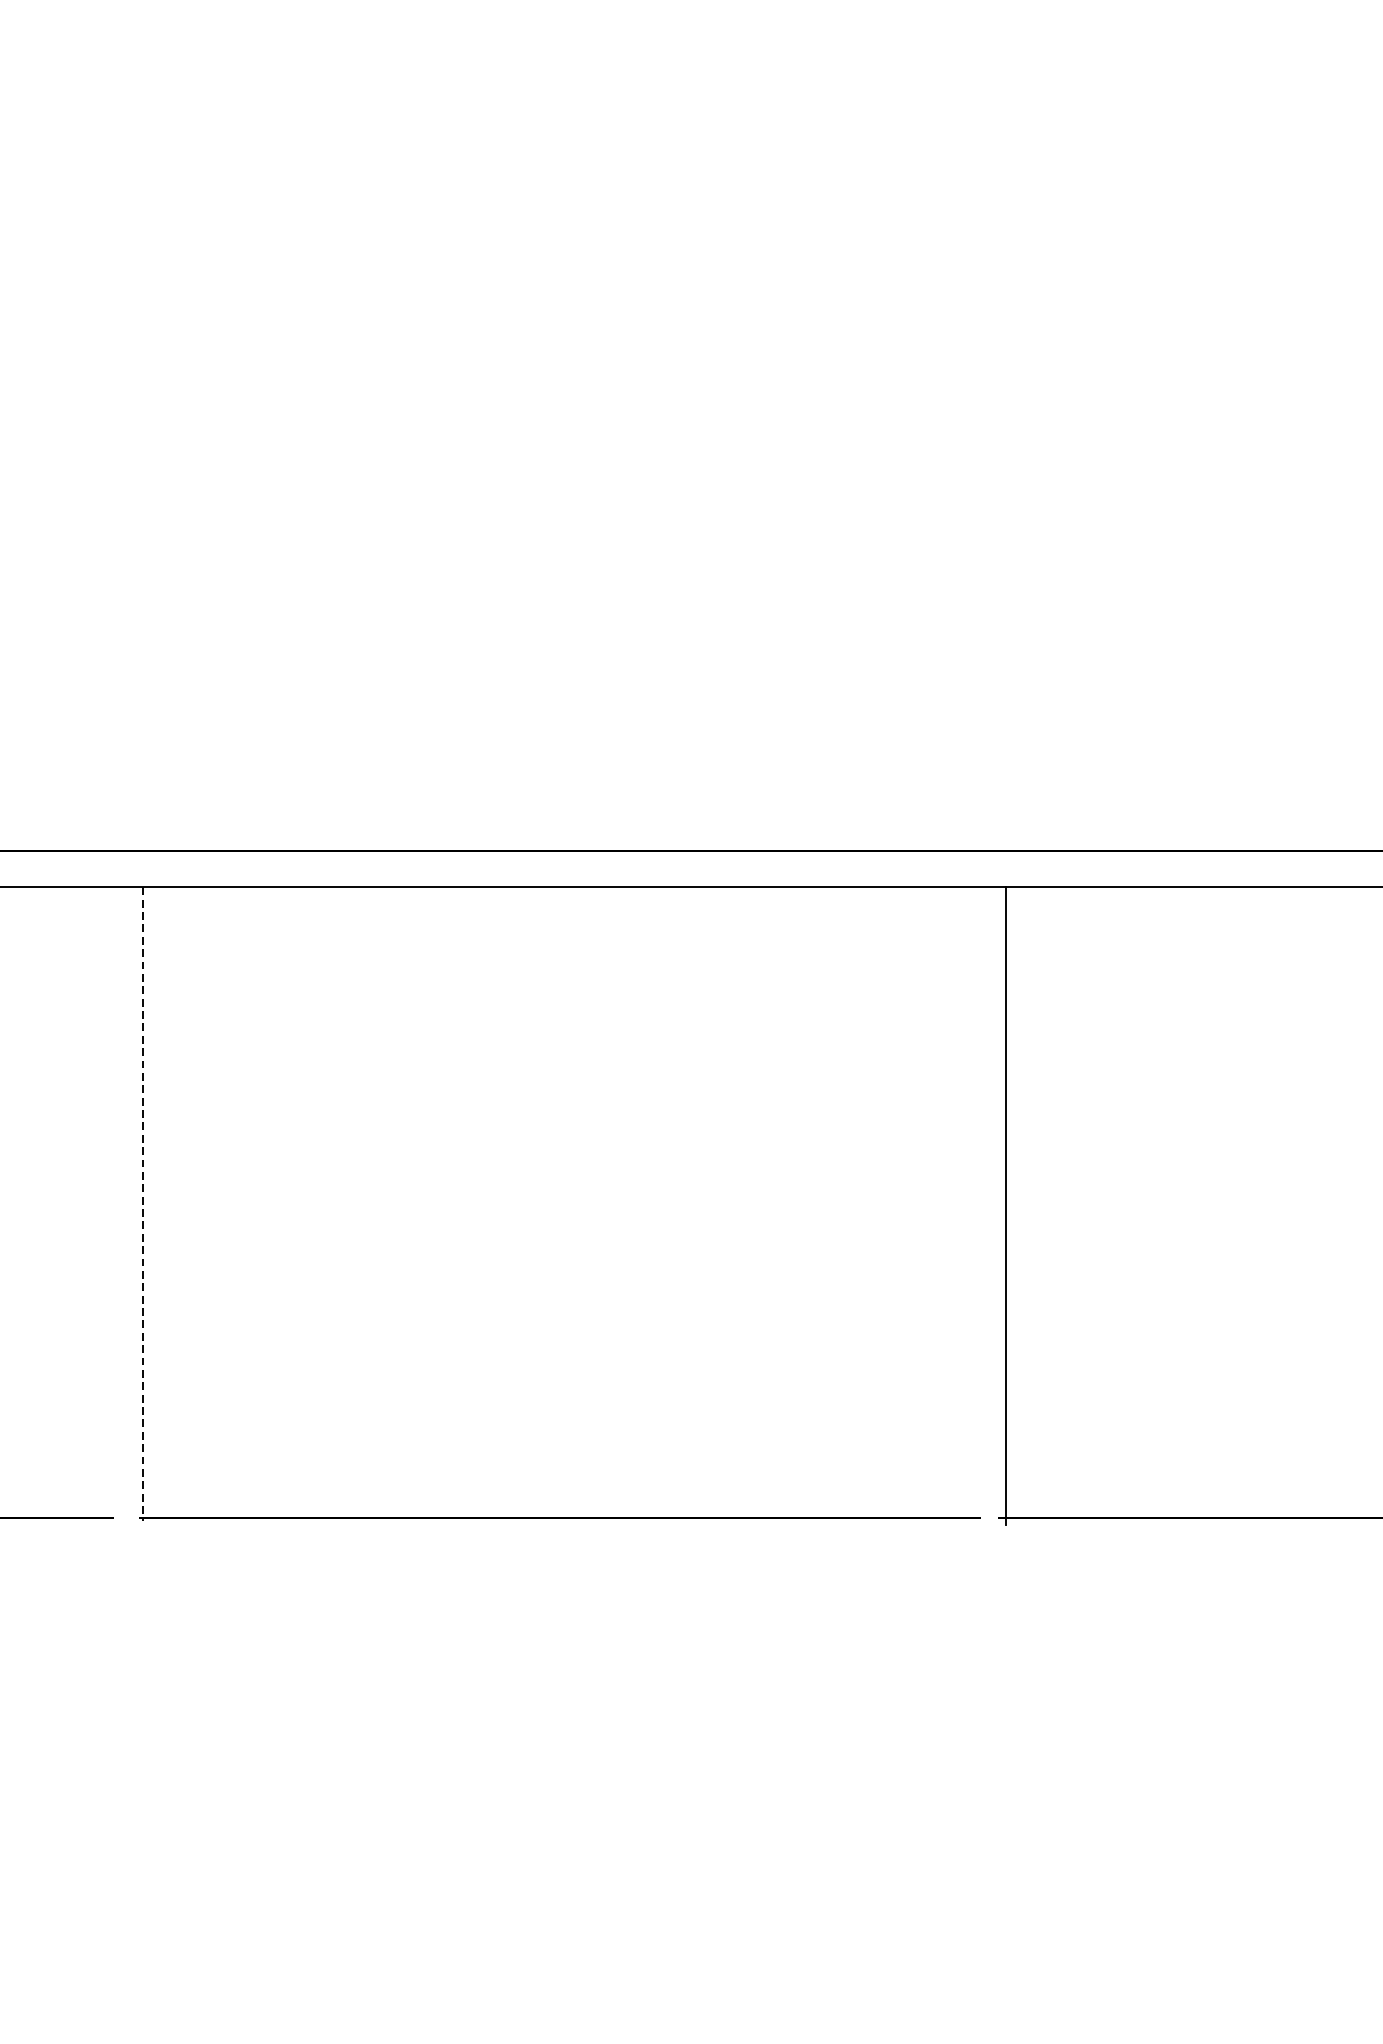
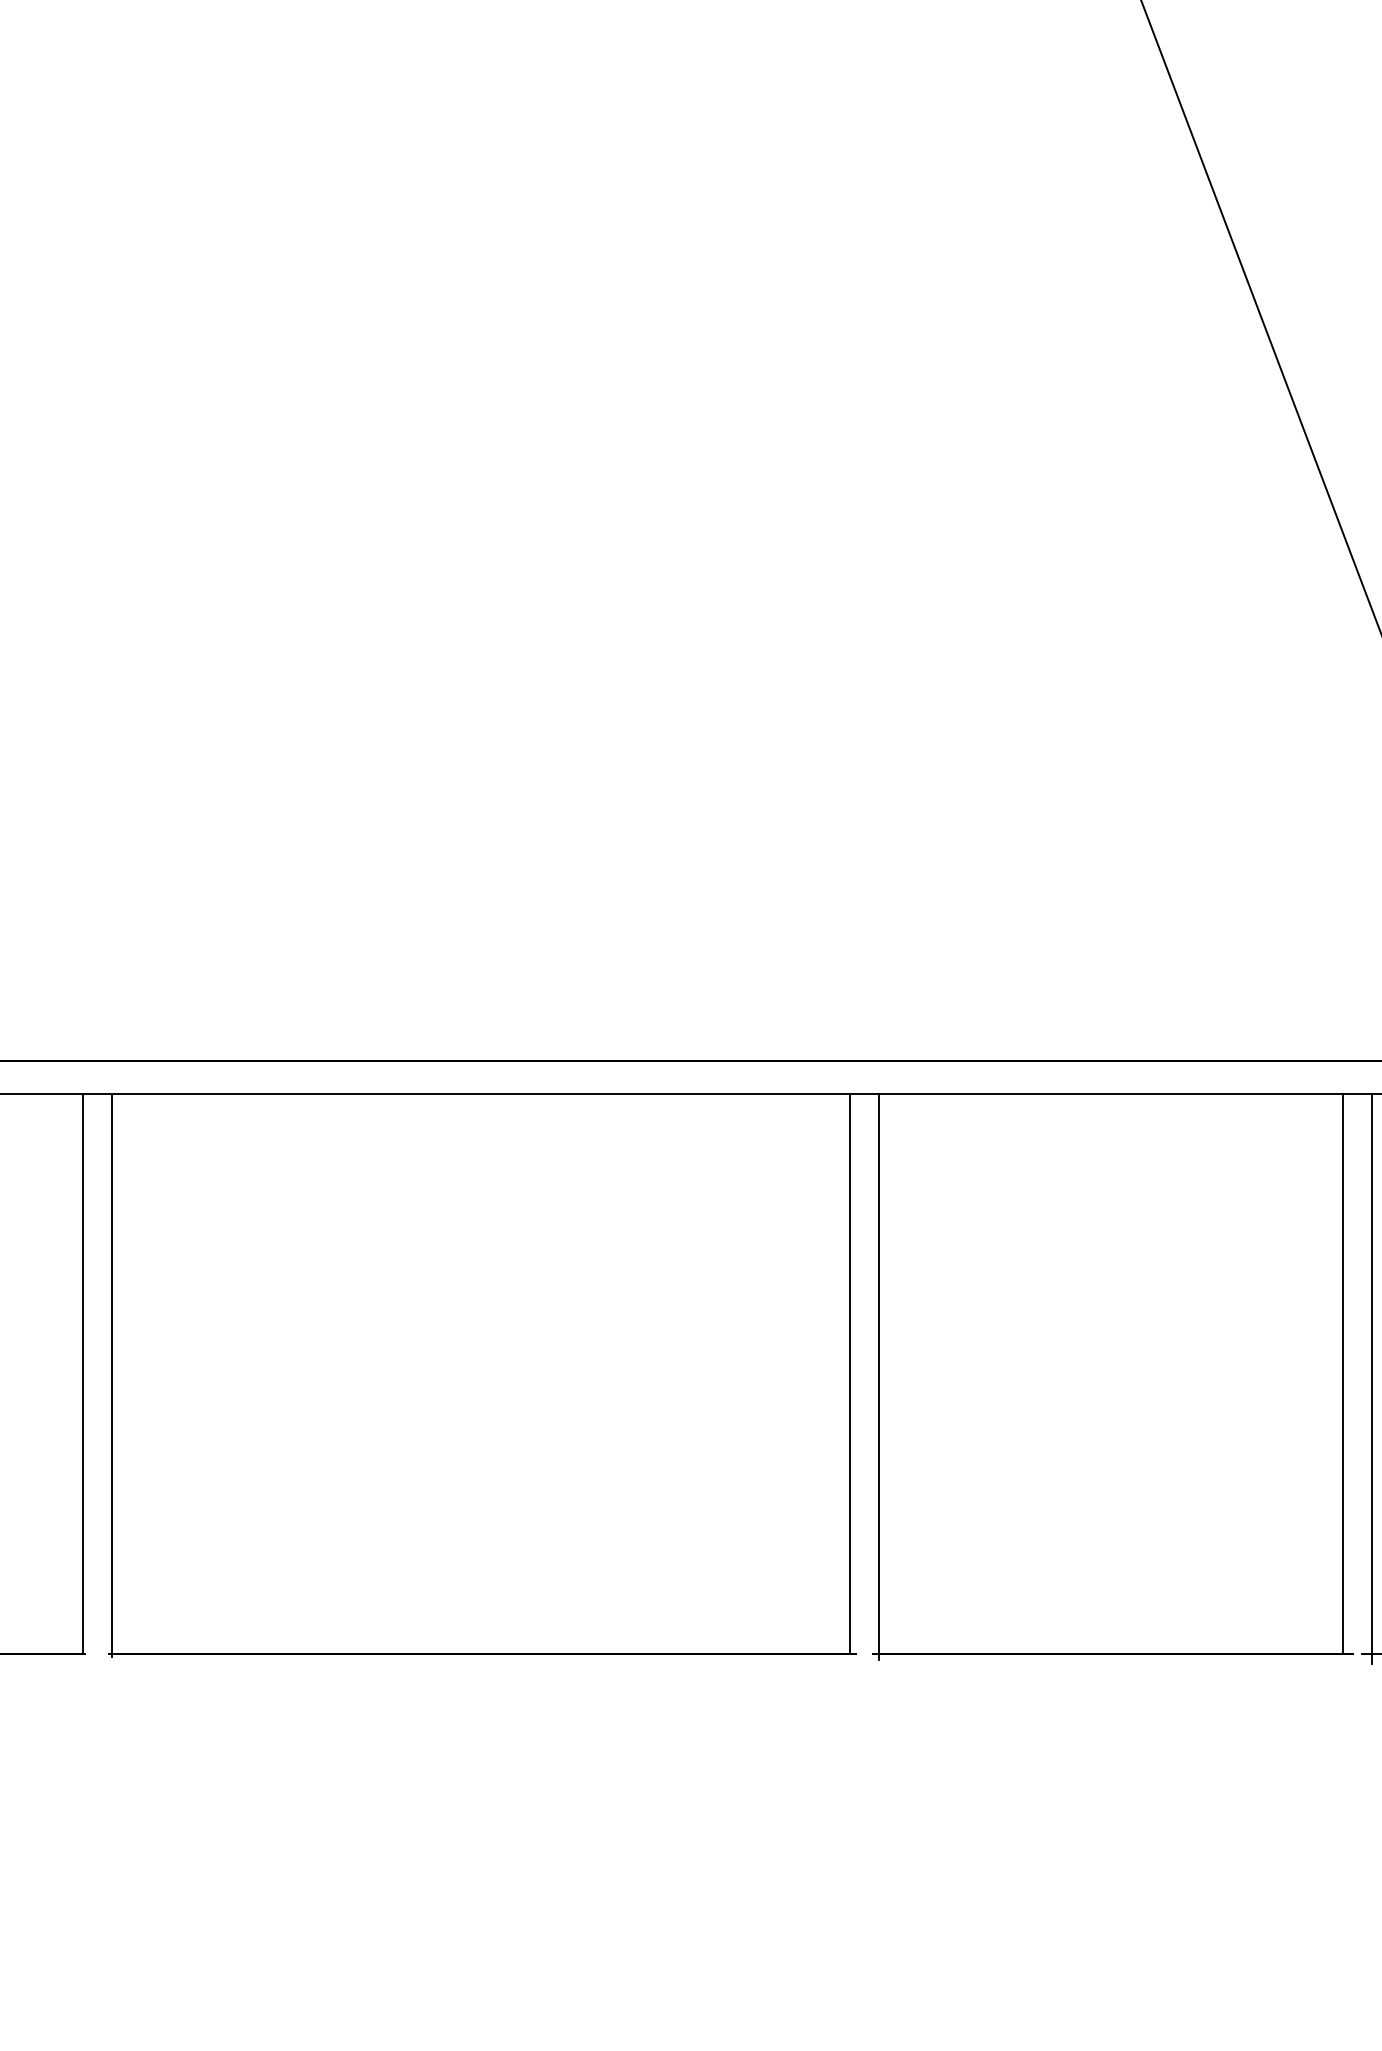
line: (110, 1202) -> (82, 1373), added
line: (972, 1202) -> (849, 1373), added
line: (142, 1204) -> (111, 1375), dashed -> solid

